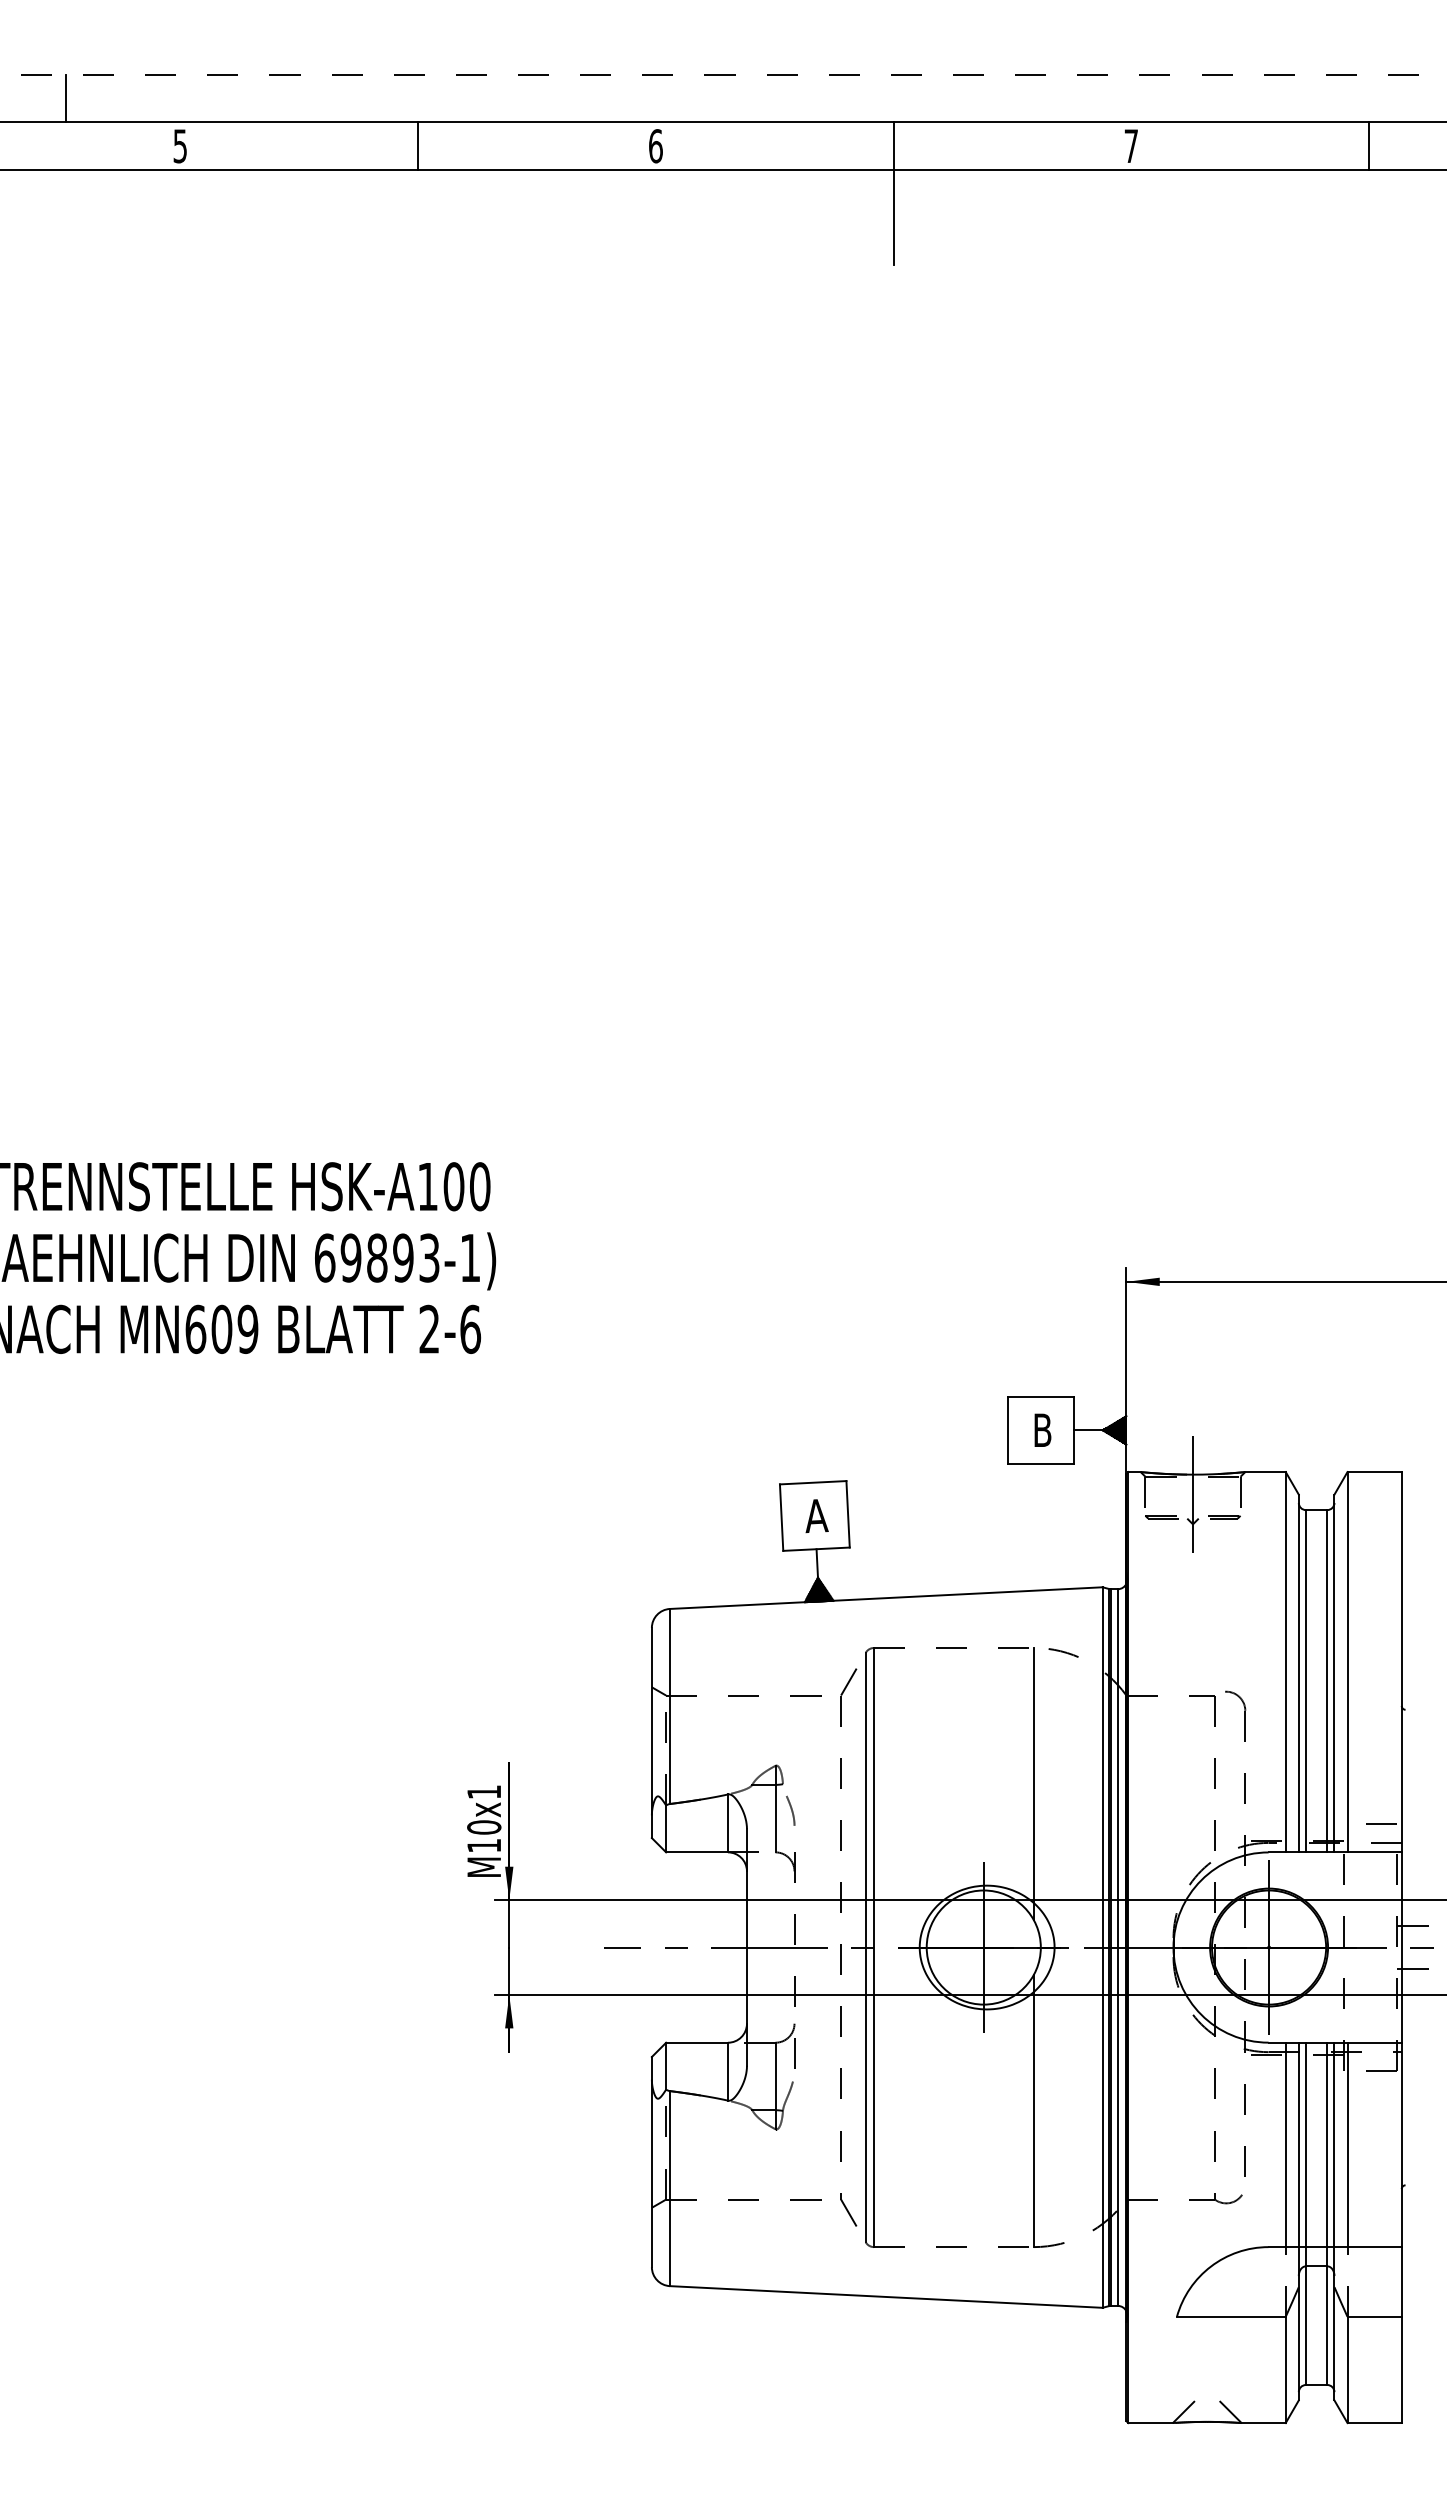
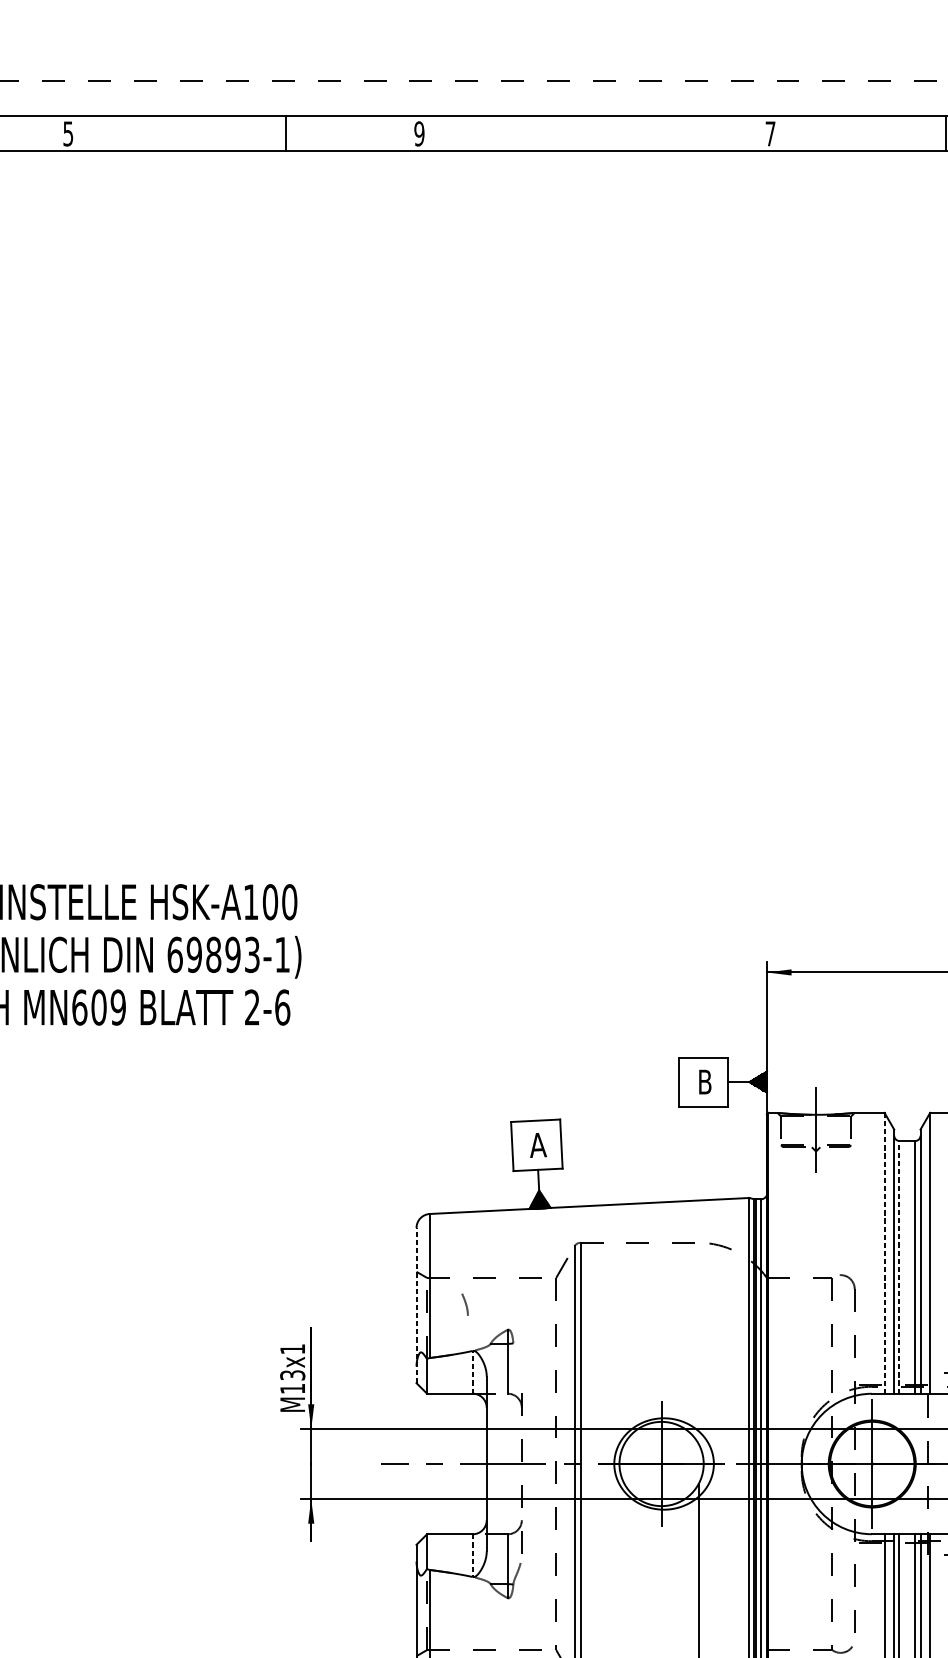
line: (418, 146) -> (286, 134), moved
text: (655, 146) -> (419, 134), 6 -> 9
line: (893, 193) -> (594, 168), removed
line: (1285, 1662) -> (884, 1253), solid -> dashed
line: (1305, 1680) -> (899, 1266), solid -> dashed
line: (651, 1732) -> (416, 1305), solid -> dashed
line: (1033, 1783) -> (698, 1342), removed
curve: (790, 1809) -> (464, 1303), moved
line: (727, 1823) -> (472, 1372), solid -> dashed
text: (484, 1827) -> (292, 1375), M10x1 -> M13x1
line: (727, 2071) -> (472, 1555), solid -> dashed

